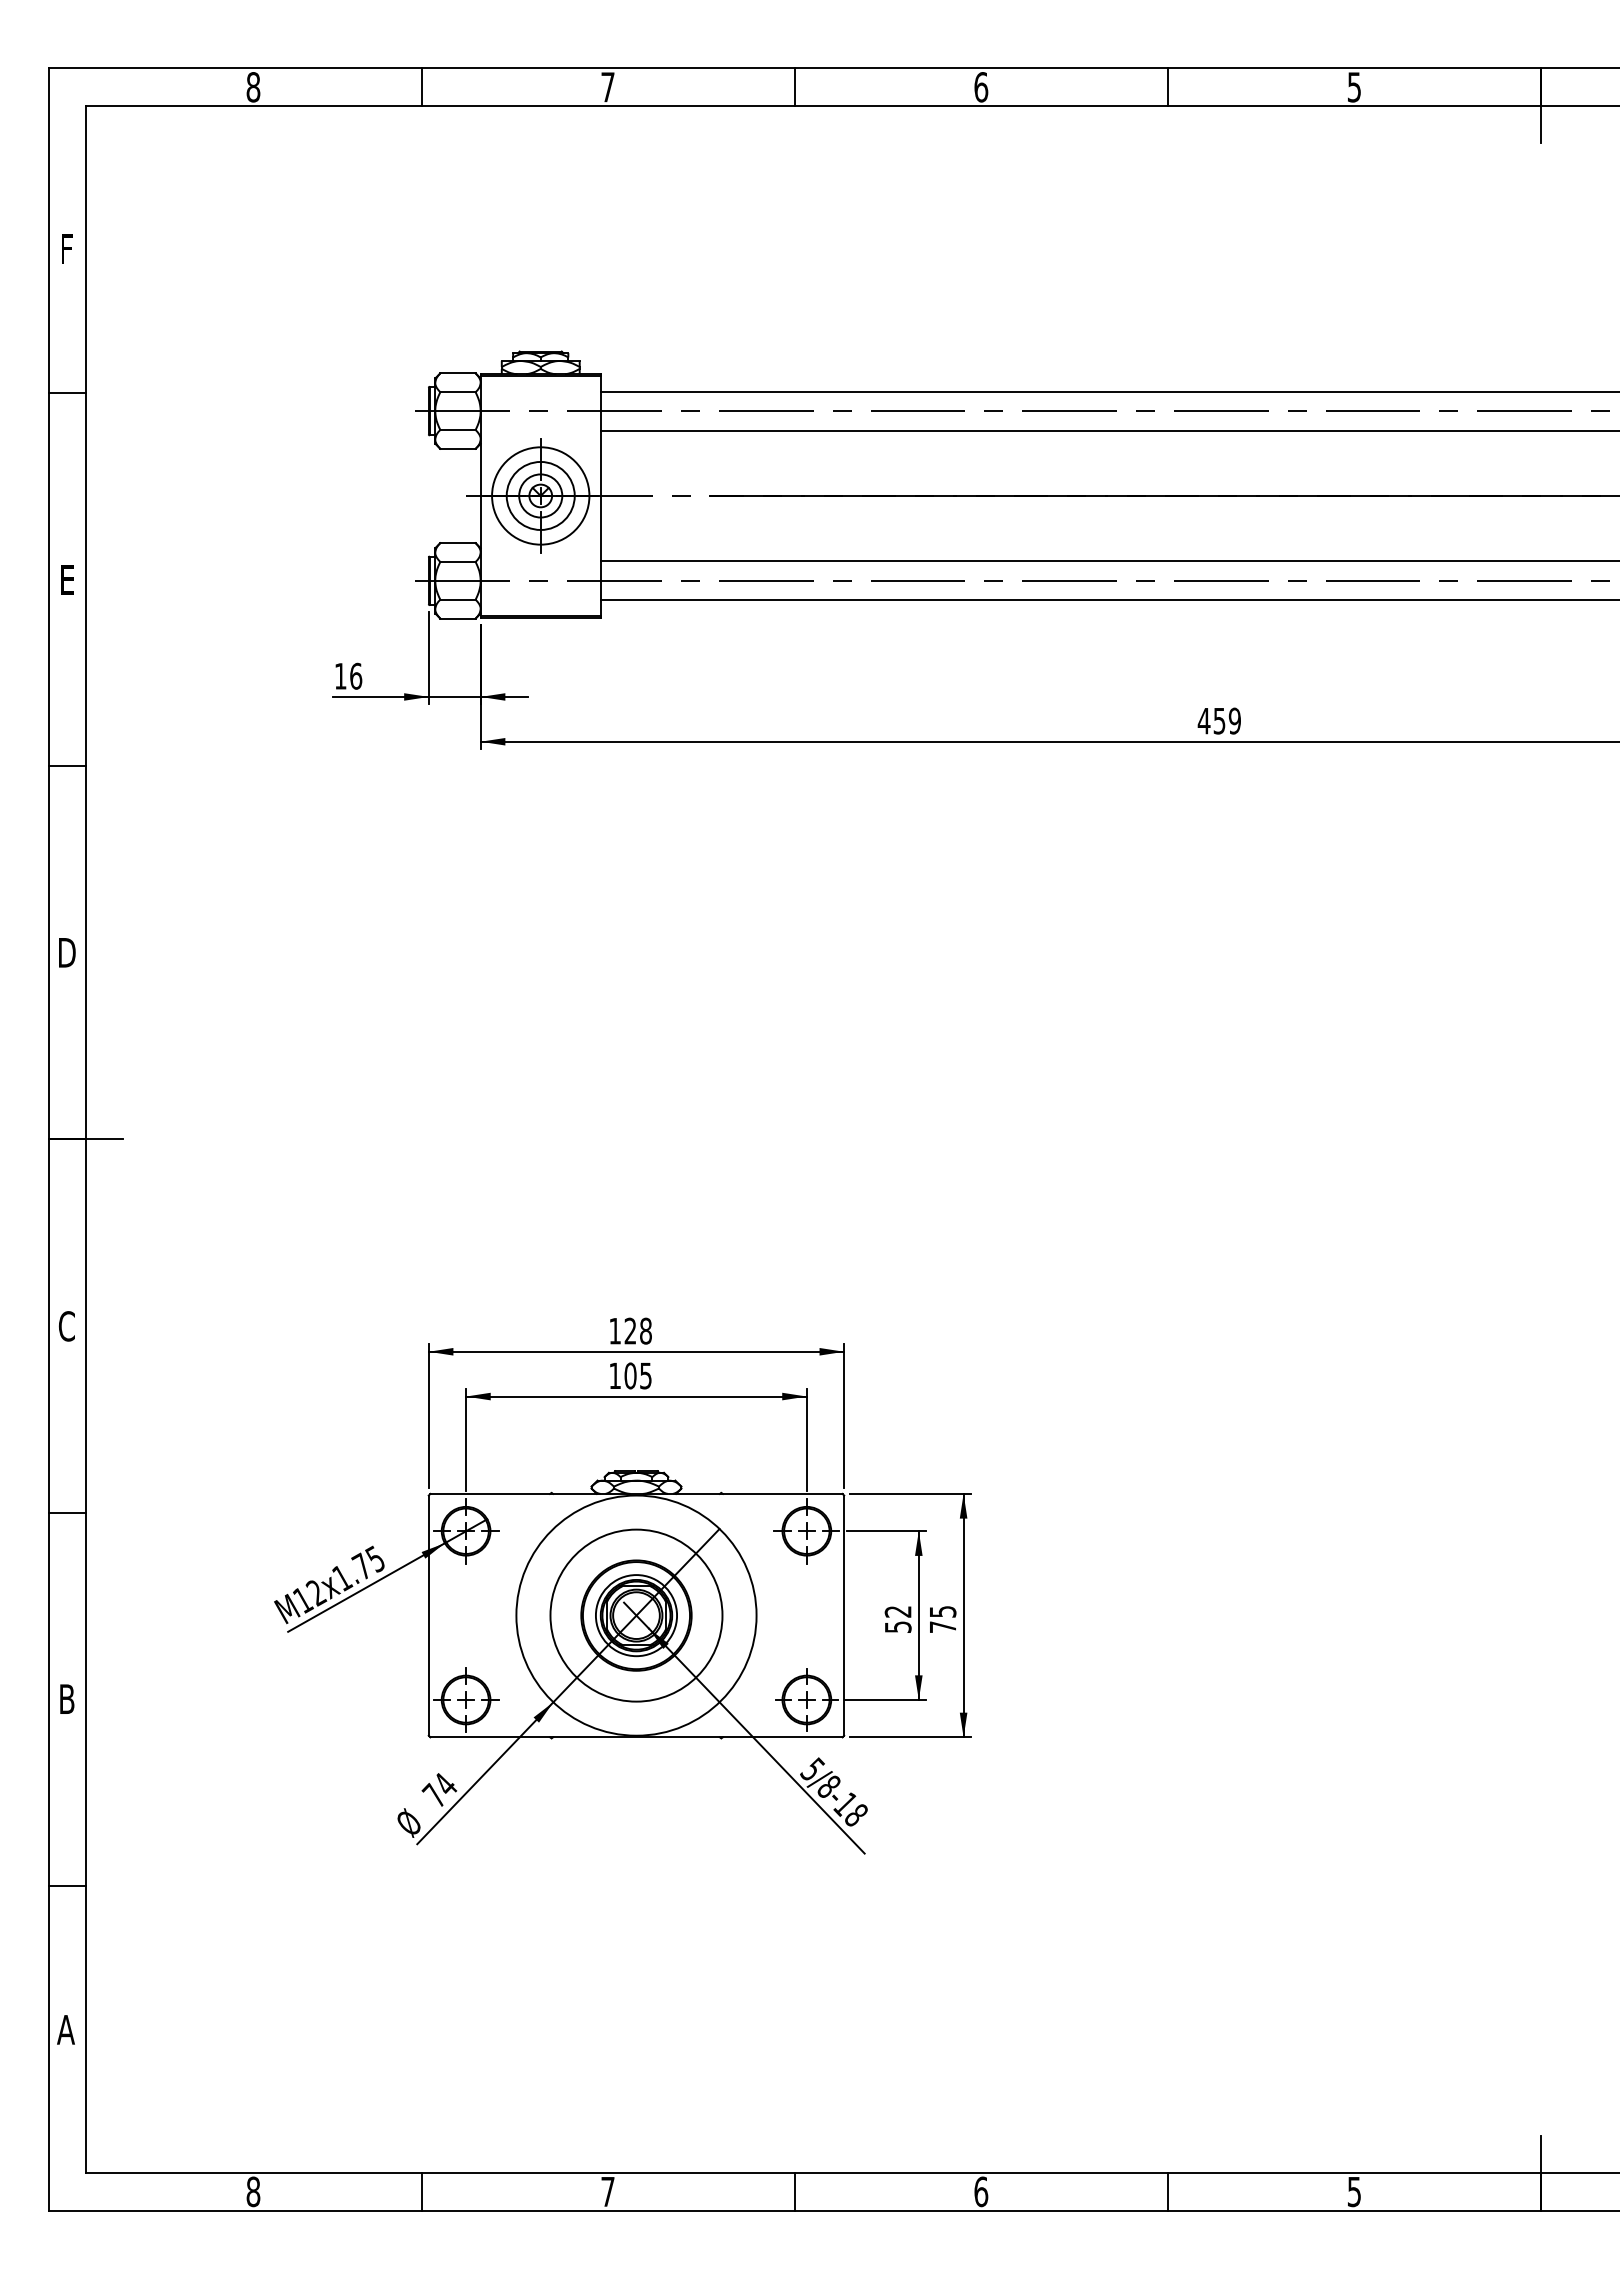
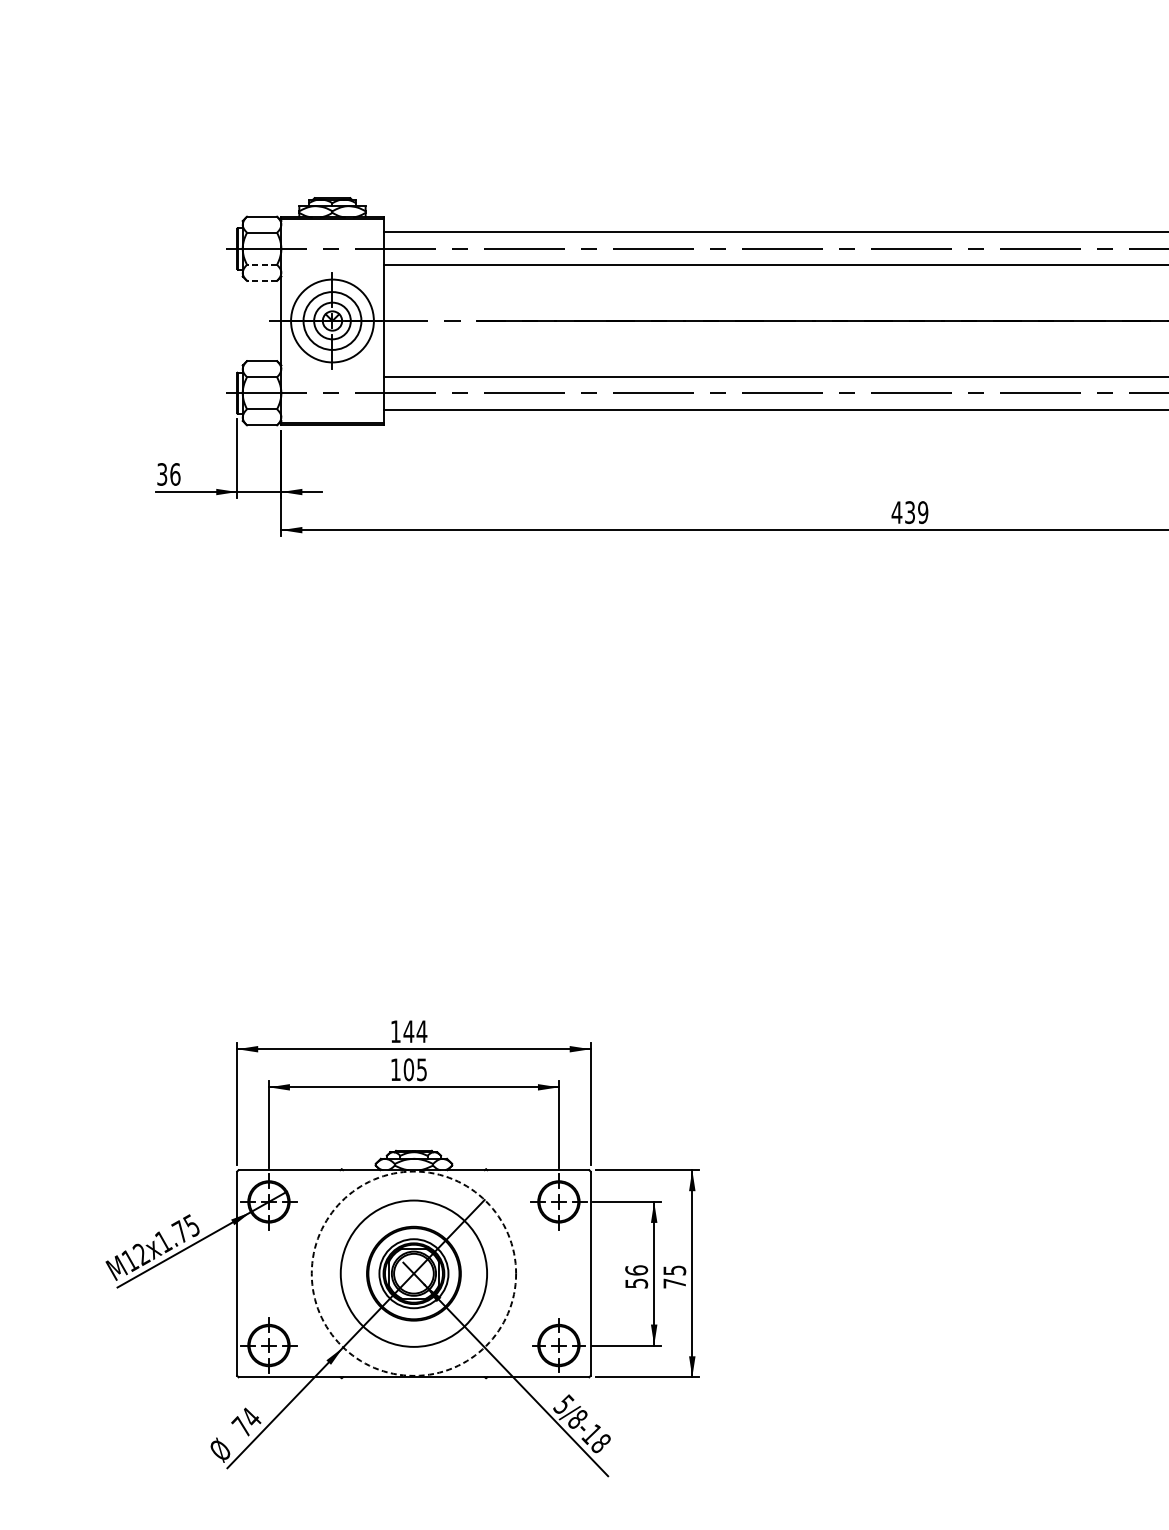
line: (457, 429) -> (261, 264), solid -> dashed
line: (457, 448) -> (261, 280), solid -> dashed
text: (340, 675) -> (162, 473), 16 -> 36
text: (1219, 720) -> (910, 512), 459 -> 439
text: (638, 1330) -> (415, 1031), 128 -> 144
text: (897, 1611) -> (636, 1270), 52 -> 56
circle: (636, 1615) -> (413, 1273), solid -> dashed

